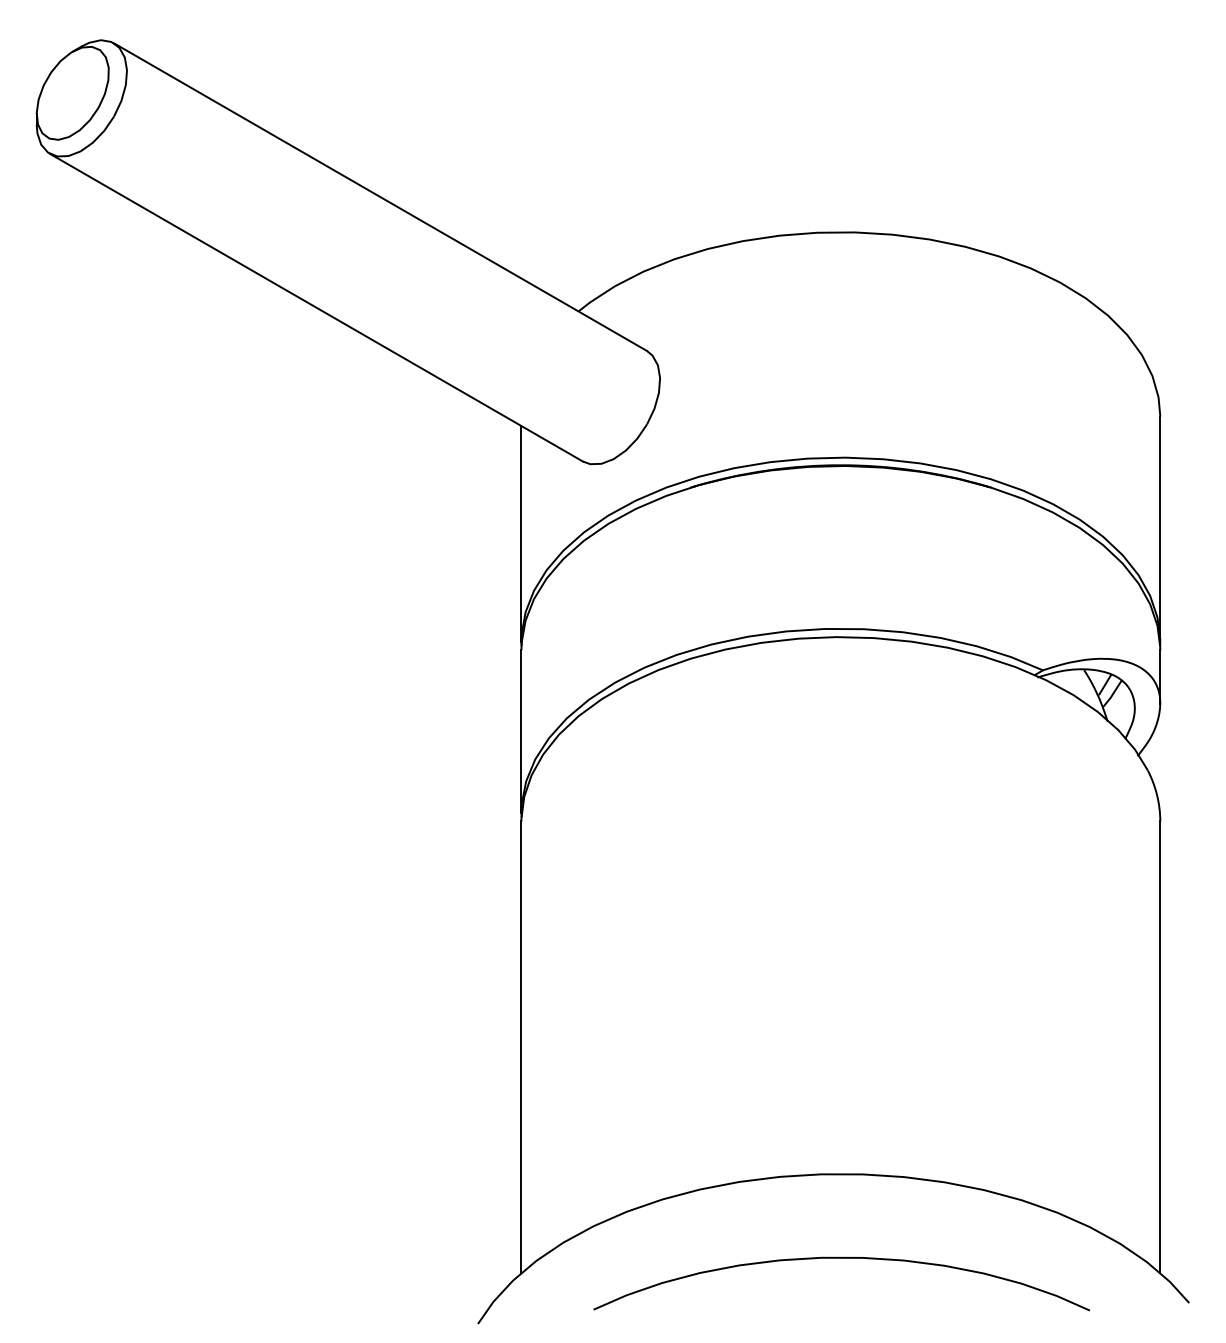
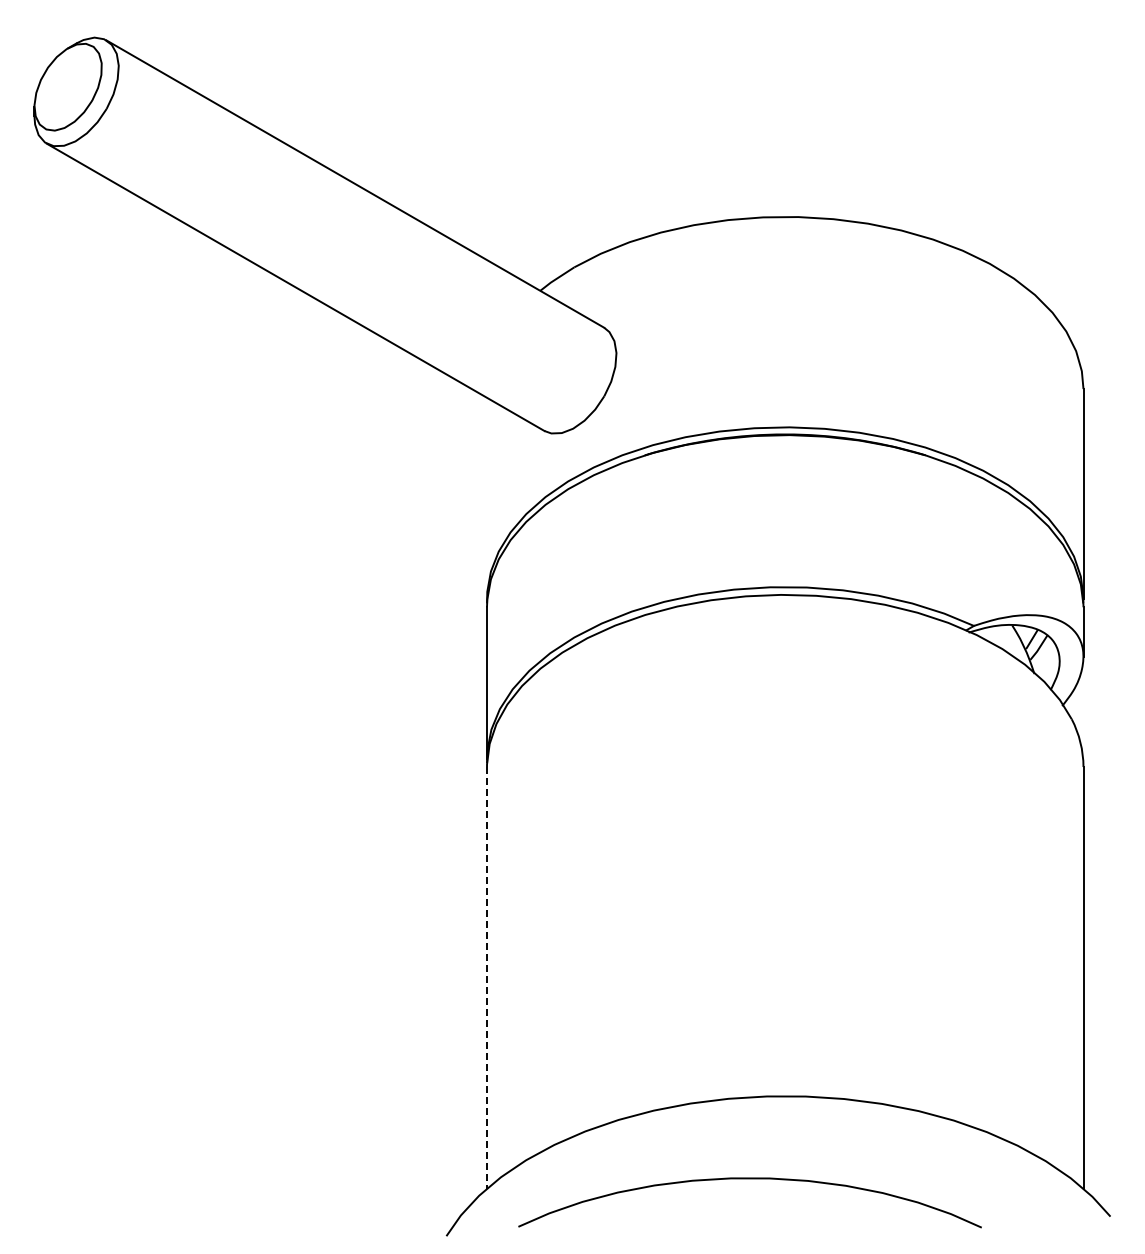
line: (521, 533) -> (487, 498), removed
line: (521, 1046) -> (487, 977), solid -> dashed
curve: (841, 1258) -> (749, 1179), moved

